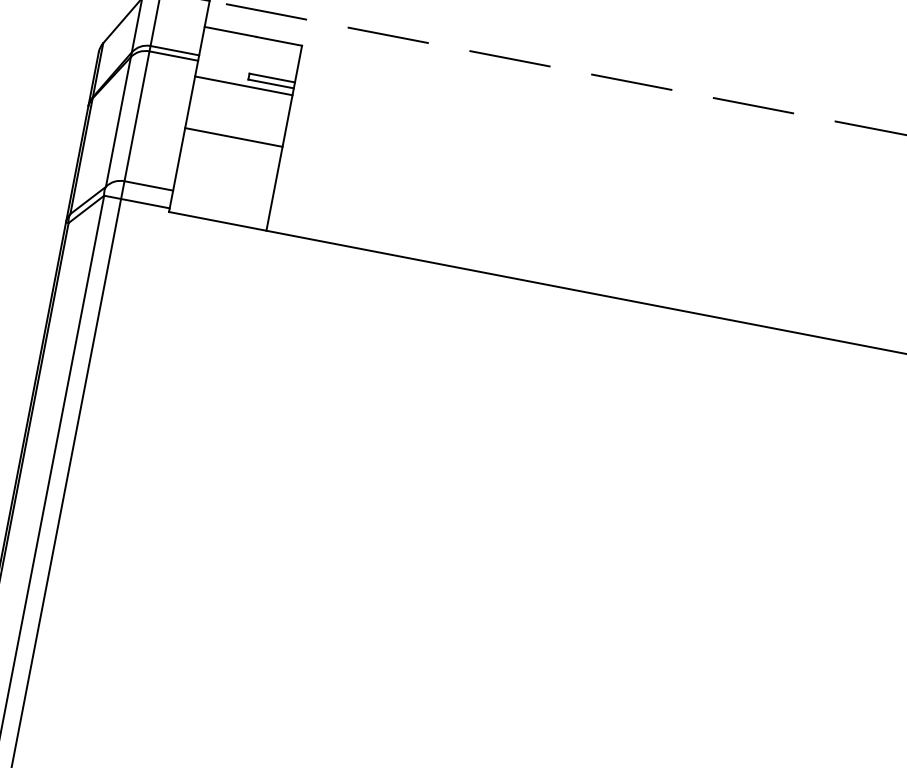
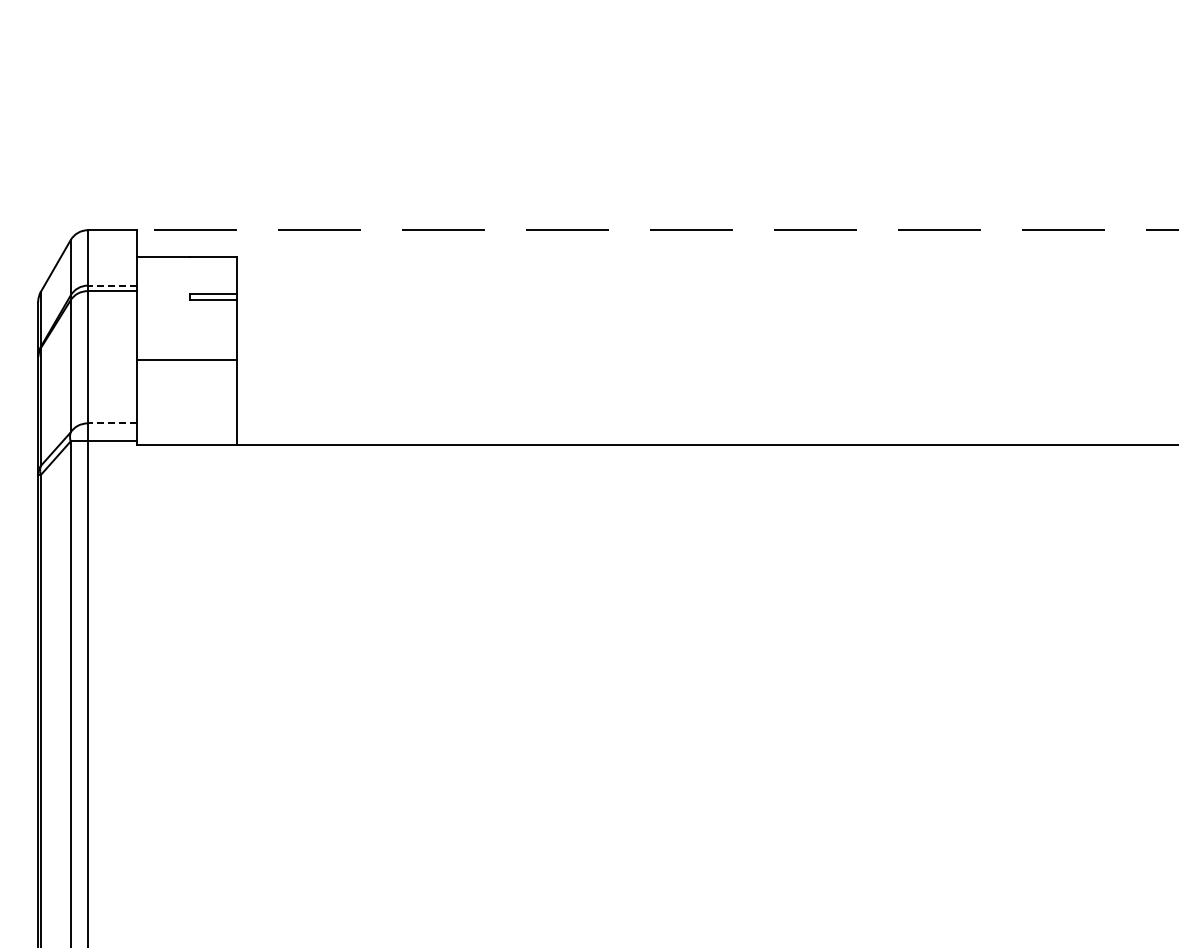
line: (174, 50) -> (112, 285), solid -> dashed
line: (243, 86) -> (186, 307), removed
line: (148, 186) -> (112, 423), solid -> dashed

